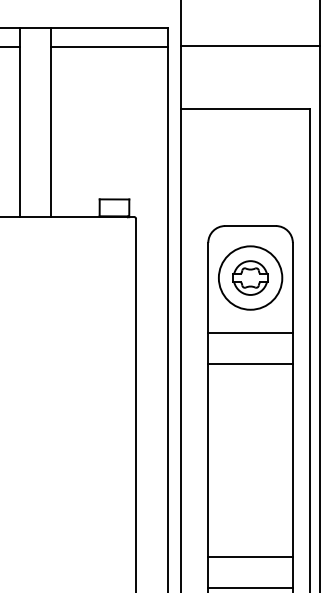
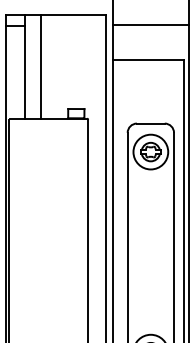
line: (109, 46) -> (73, 25), removed
line: (249, 333) -> (150, 182), removed
line: (249, 364) -> (150, 199), removed
line: (249, 558) -> (150, 305), removed
line: (249, 587) -> (150, 321), removed

